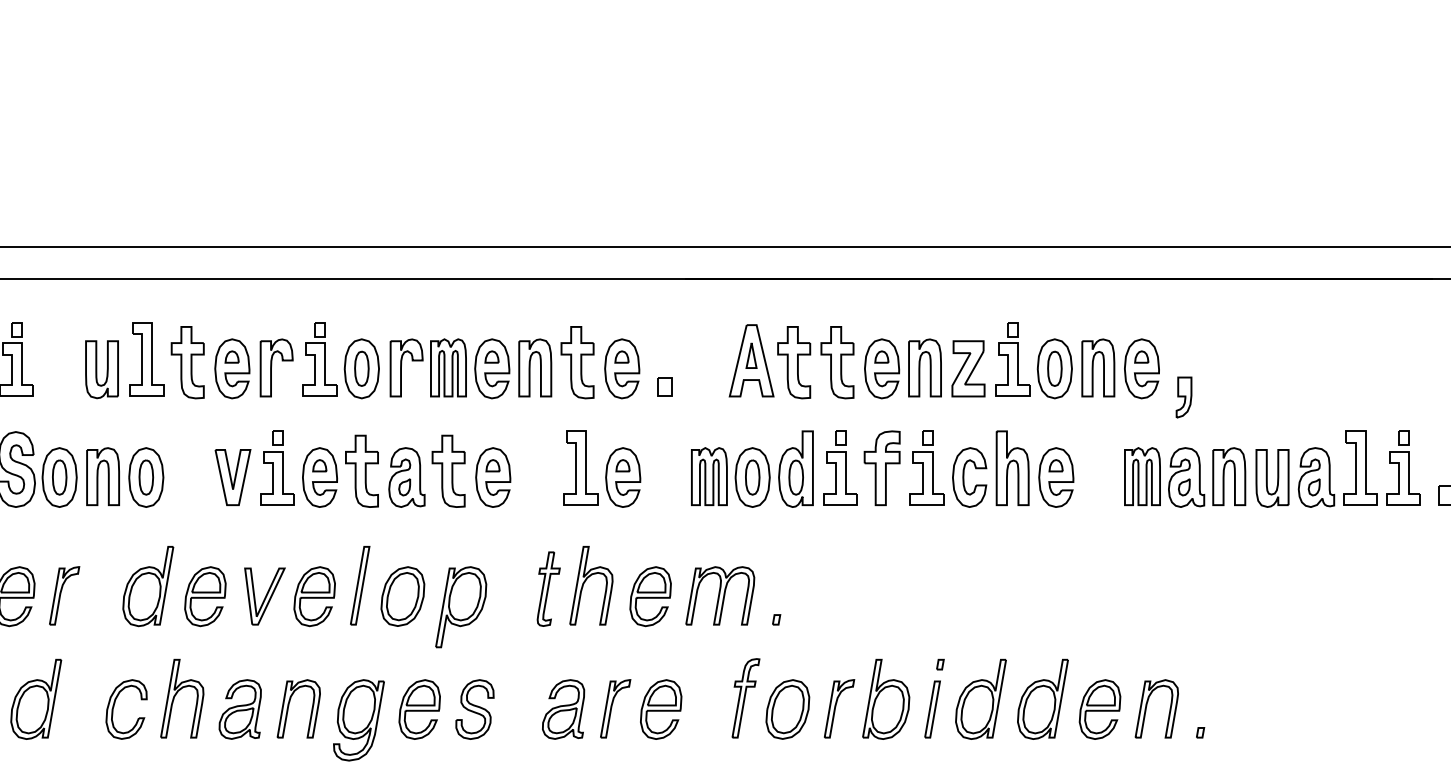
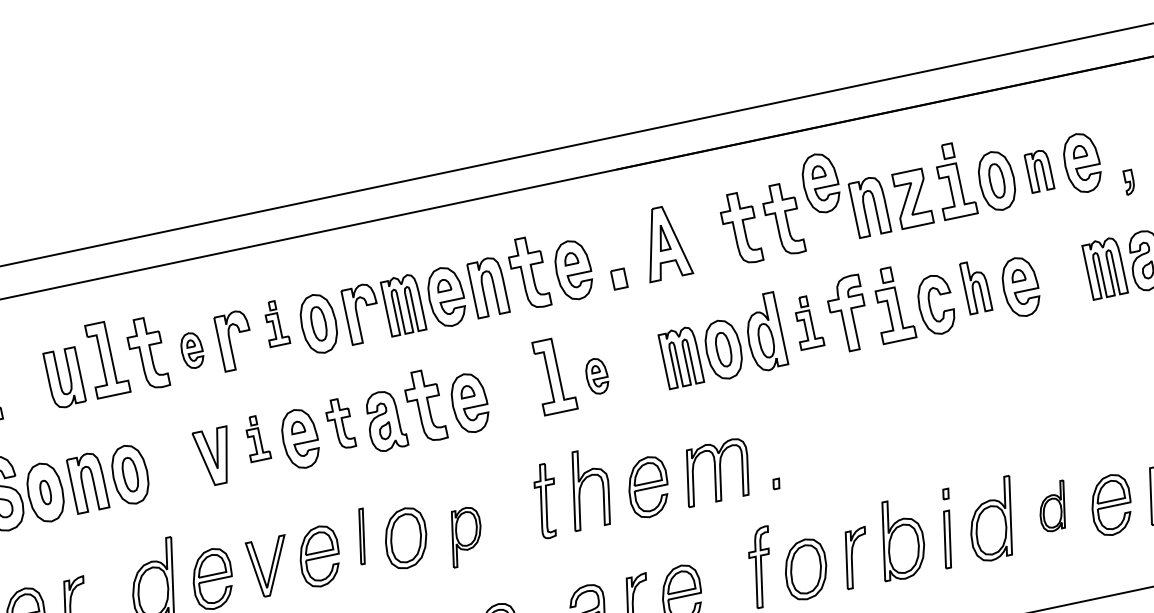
part: (319, 359) -> (275, 323), size x0.6
part: (751, 360) -> (664, 242), moved
part: (1098, 367) -> (1039, 170), size x0.7
part: (232, 368) -> (192, 350), size x0.6
part: (882, 368) -> (821, 182), moved
part: (1183, 397) -> (1128, 182), size x0.6
part: (277, 467) -> (256, 437), size x0.6
part: (840, 467) -> (807, 321), size x0.7
part: (1012, 467) -> (975, 286), size x0.7
part: (361, 470) -> (339, 423), size x0.7
part: (59, 477) -> (45, 492), size x0.7
part: (623, 477) -> (597, 376), size x0.6
part: (360, 585) -> (362, 536), size x0.7
part: (461, 607) -> (465, 536), size x0.7
part: (1042, 698) -> (1052, 506), size x0.6

